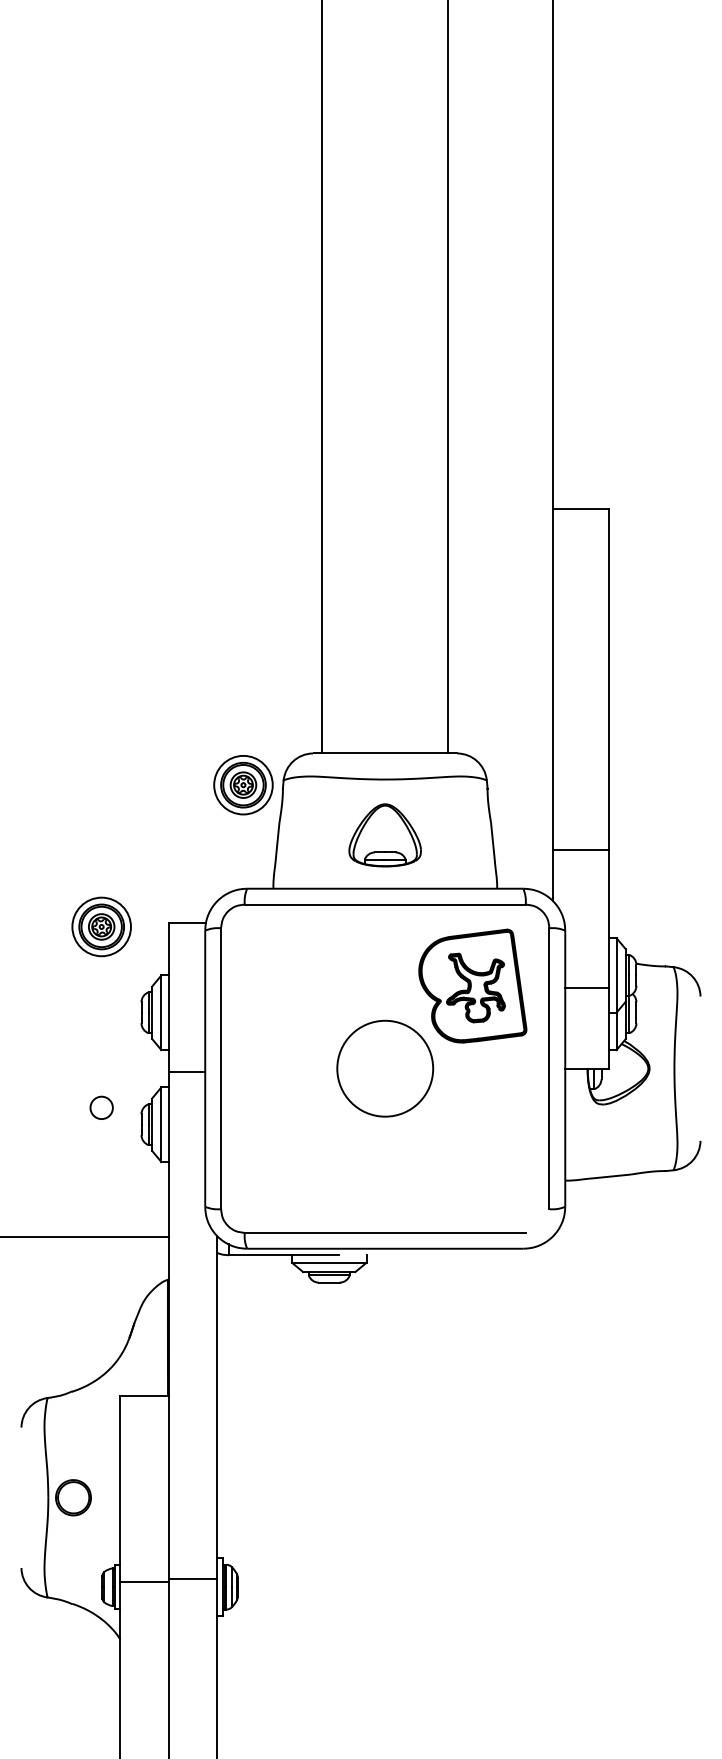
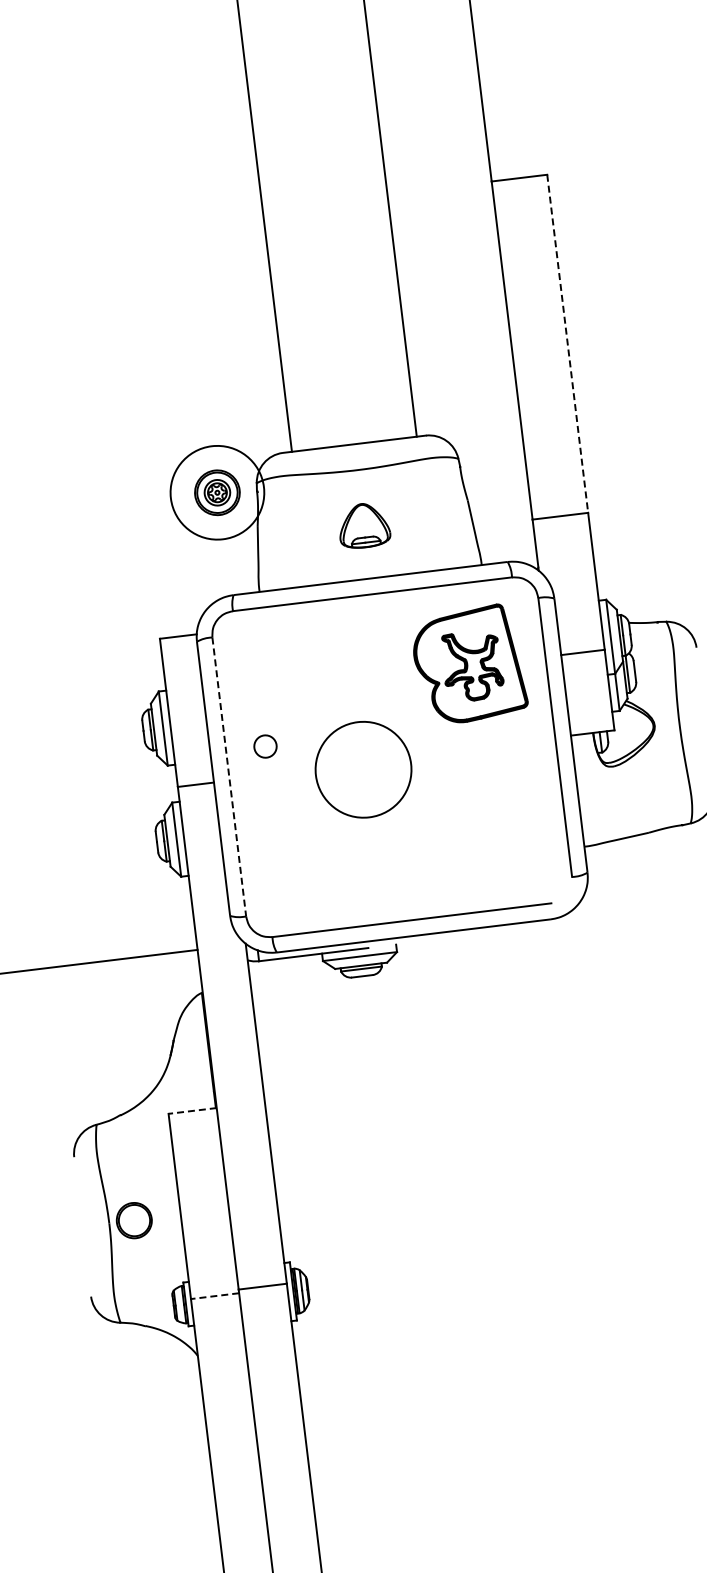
line: (609, 679) -> (568, 343), solid -> dashed
circle: (243, 784) -> (217, 492), size x1.6
part: (384, 835) -> (363, 525), size x0.7
part: (101, 926) -> (93, 650), removed
circle: (385, 1068) -> (363, 769), moved
line: (221, 1069) -> (229, 777), solid -> dashed
circle: (101, 1107) -> (265, 746), moved
line: (144, 1395) -> (192, 1110), solid -> dashed
line: (144, 1582) -> (214, 1296), solid -> dashed

